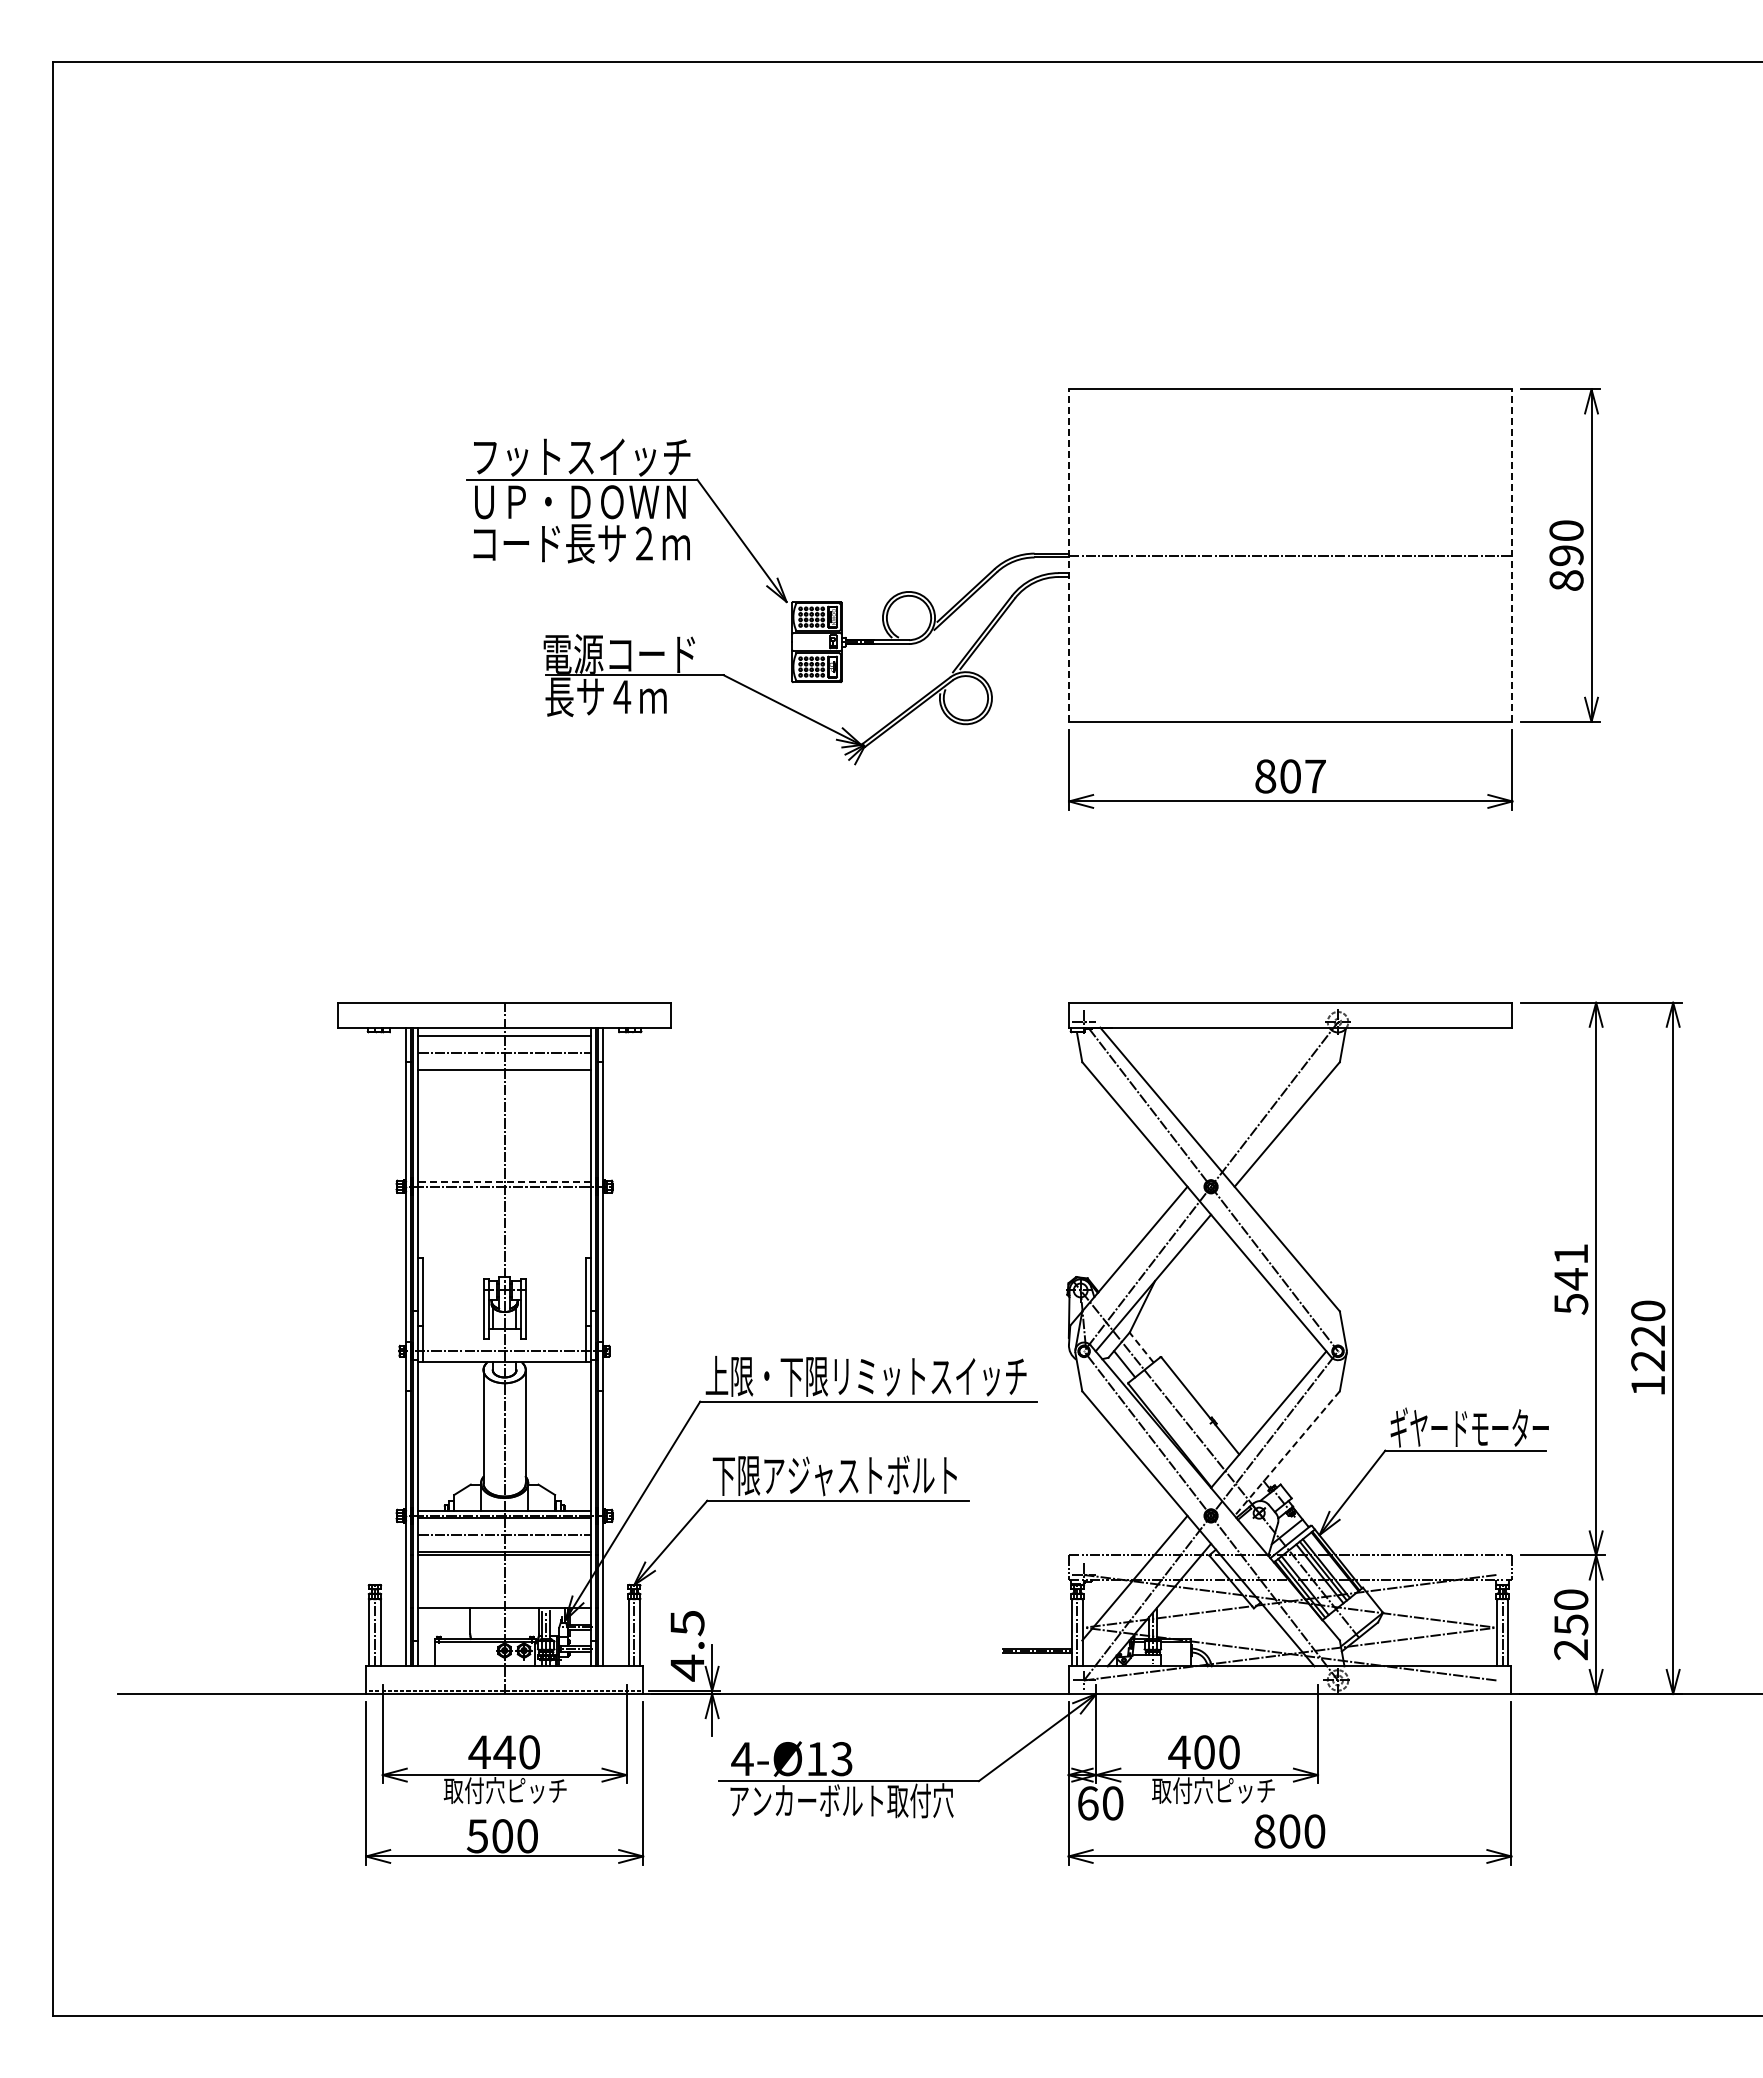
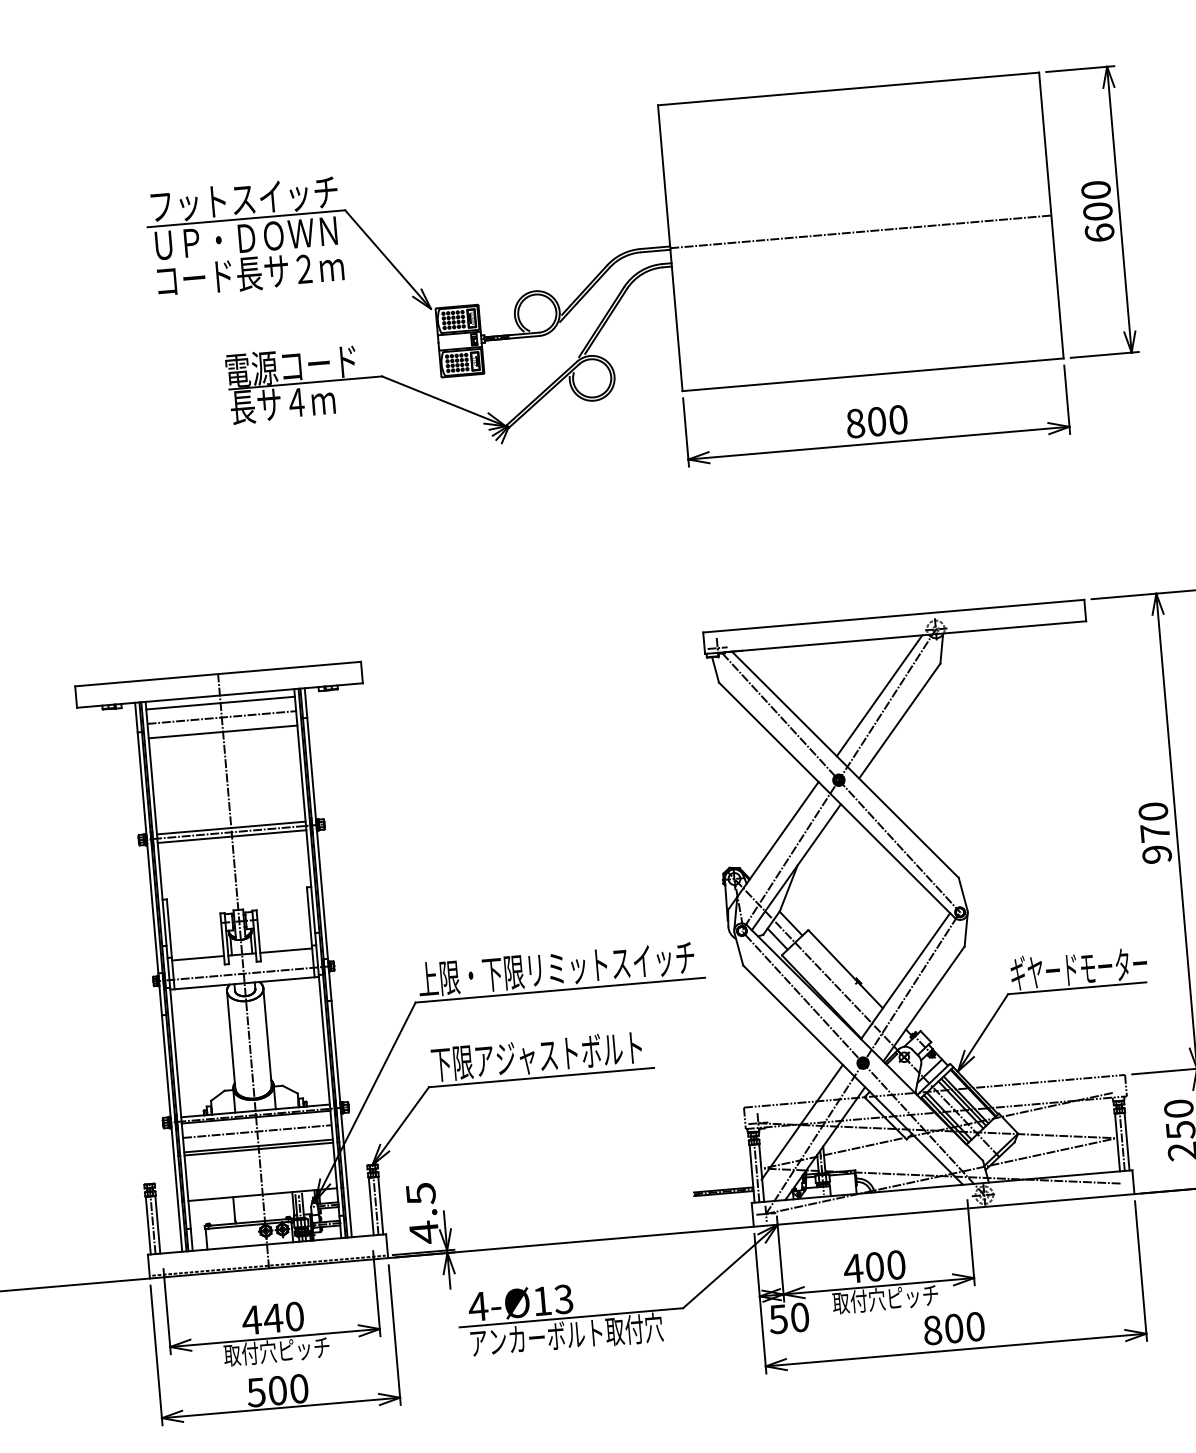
line: (1069, 555) -> (670, 248), dashed -> solid
line: (1512, 555) -> (1051, 215), dashed -> solid
text: (1566, 567) -> (1098, 221), 890 -> 600
text: (1315, 776) -> (898, 419), 807 -> 800
line: (1266, 1092) -> (879, 695), added
line: (504, 1181) -> (231, 827), dashed -> solid
line: (504, 1191) -> (231, 836), added
text: (1571, 1278) -> (1155, 832), 541 -> 970
line: (453, 1328) -> (198, 957), added
line: (555, 1328) -> (285, 950), added
line: (1141, 1347) -> (790, 923), dashed -> solid
line: (1287, 1453) -> (924, 1003), dashed -> solid
text: (1087, 1803) -> (778, 1319), 60 -> 50

